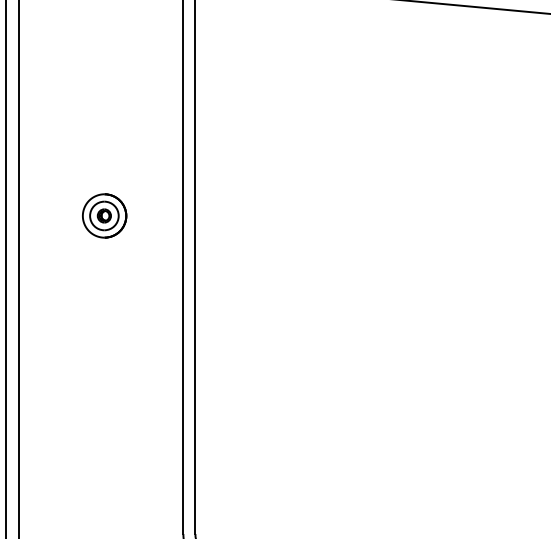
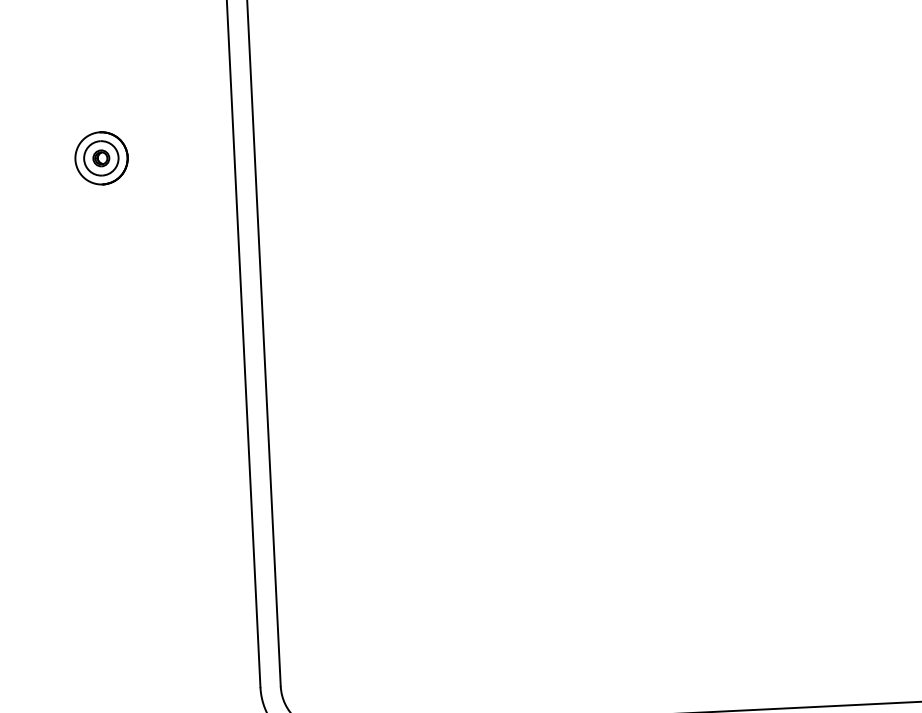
part: (104, 215) -> (101, 157), size x0.71

